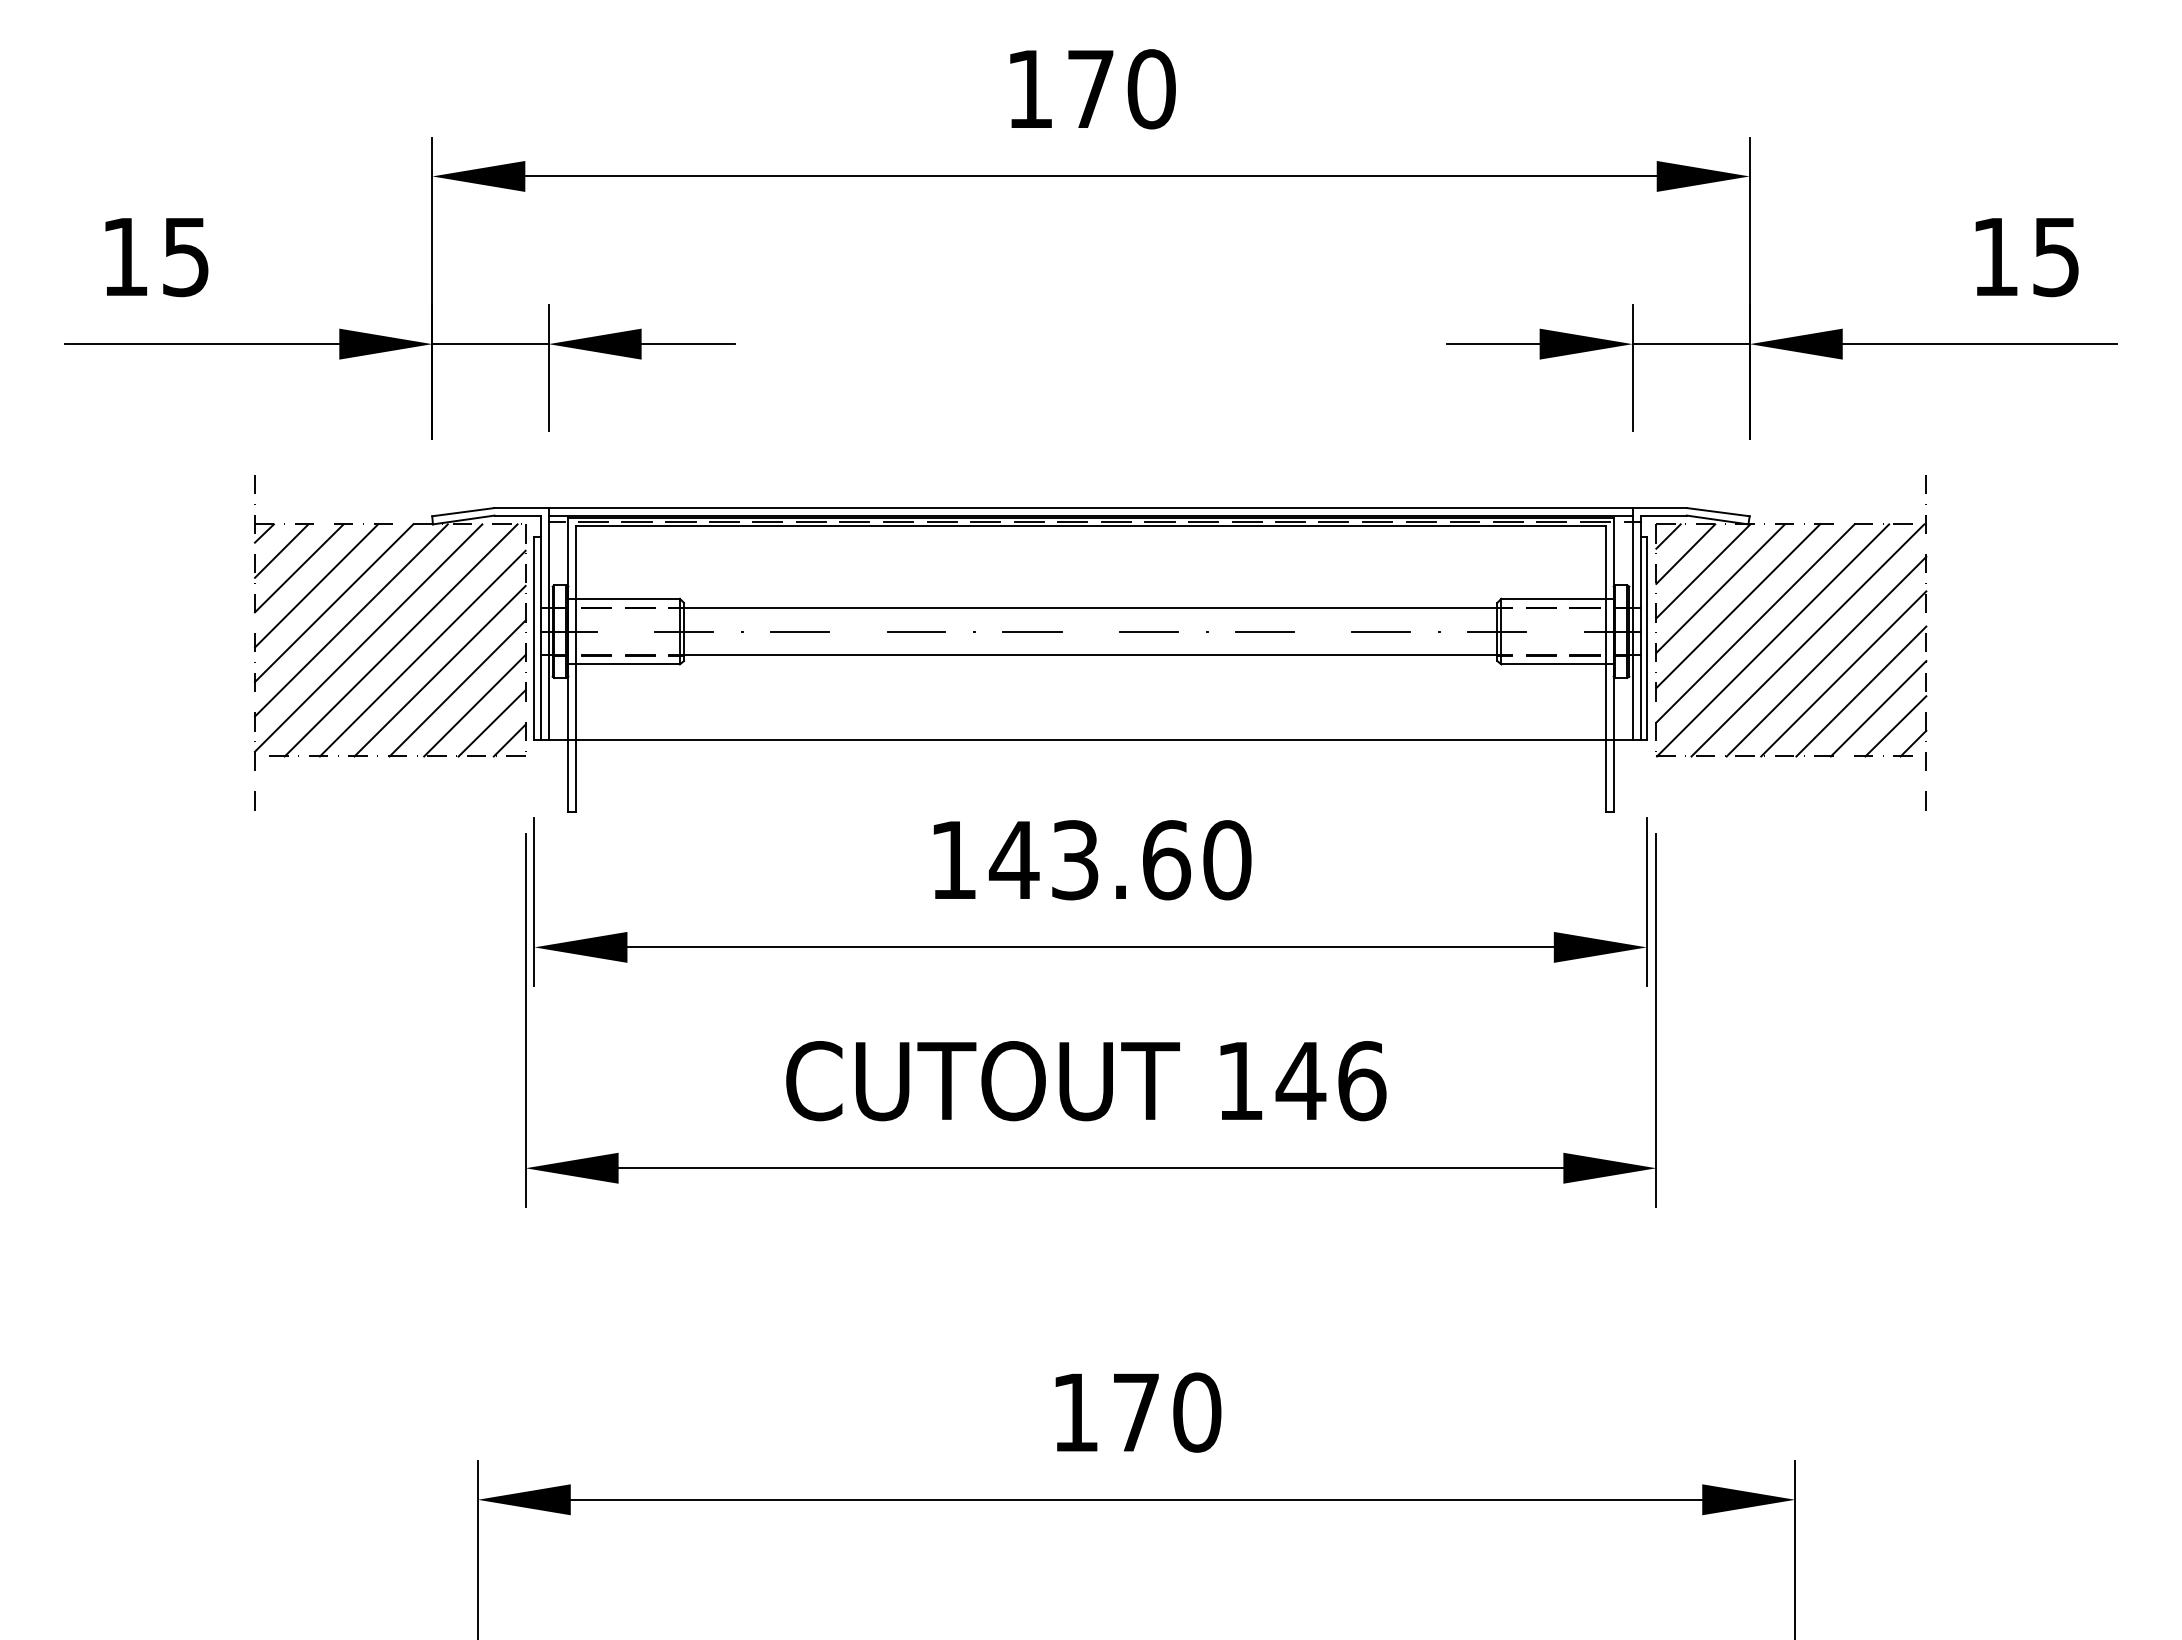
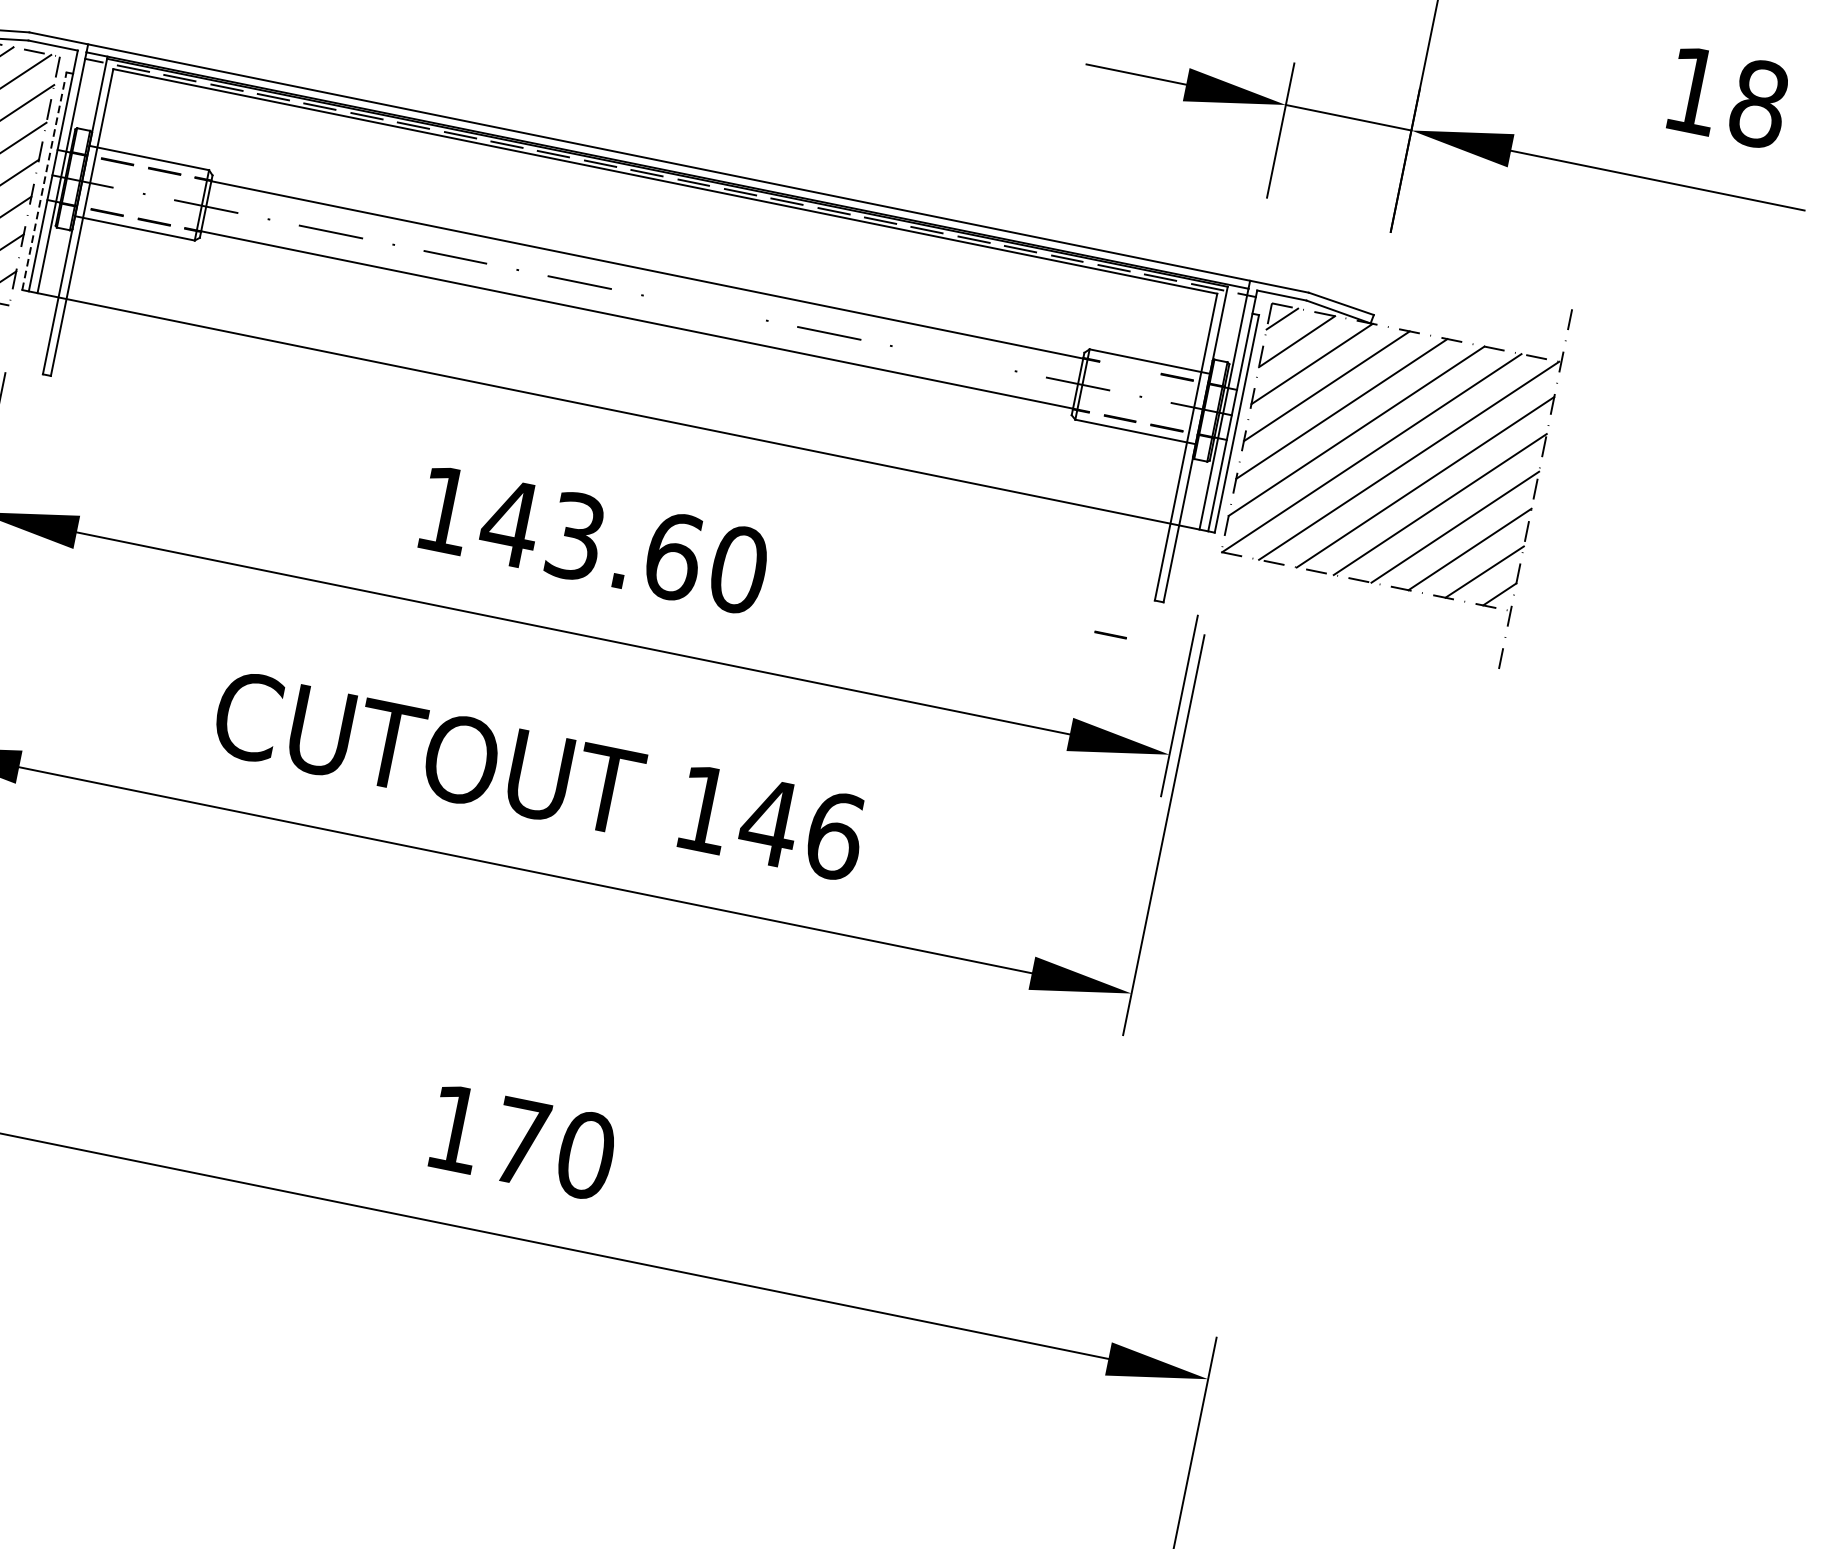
text: (2056, 256) -> (1759, 103), 15 -> 18
line: (1541, 607) -> (1110, 634), moved
line: (1148, 631) -> (704, 307), removed
line: (1380, 631) -> (952, 358), removed
line: (534, 638) -> (44, 181), solid -> dashed

